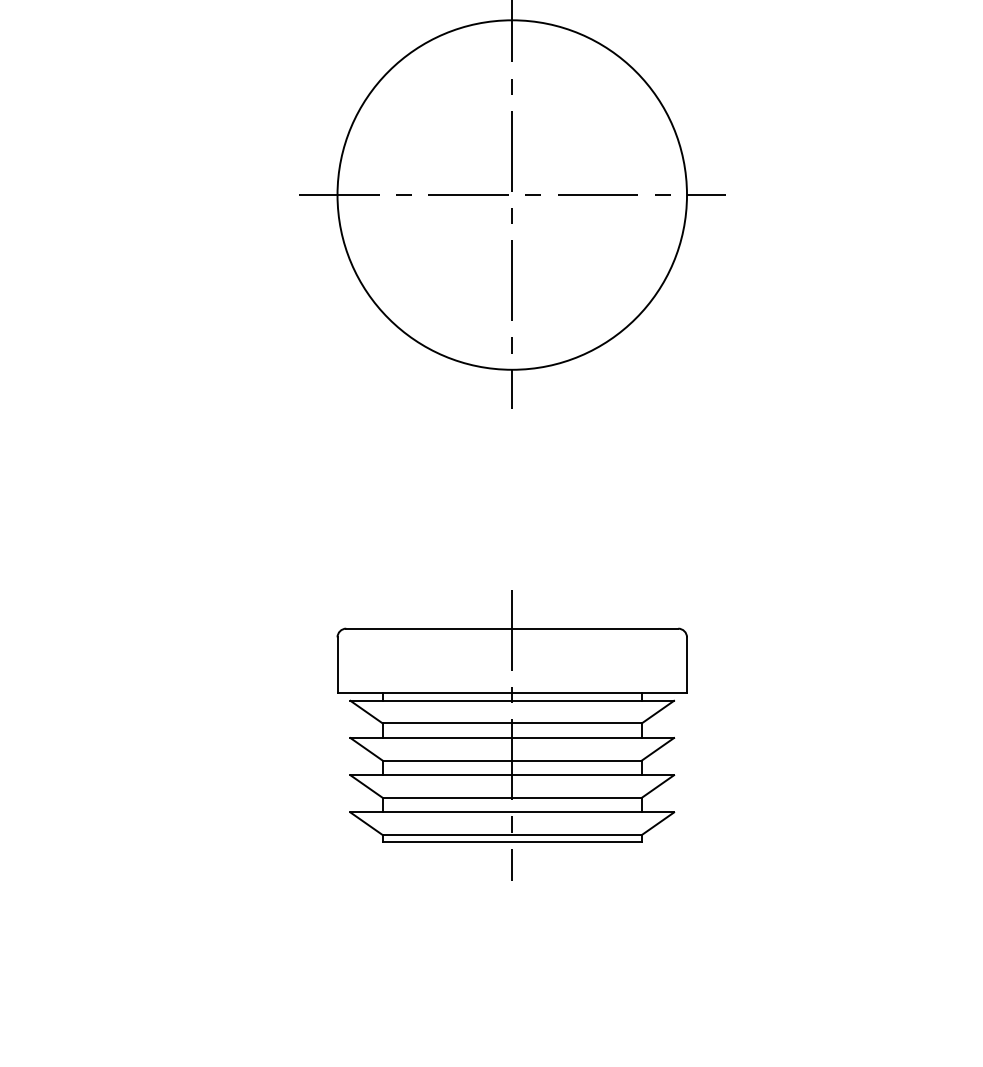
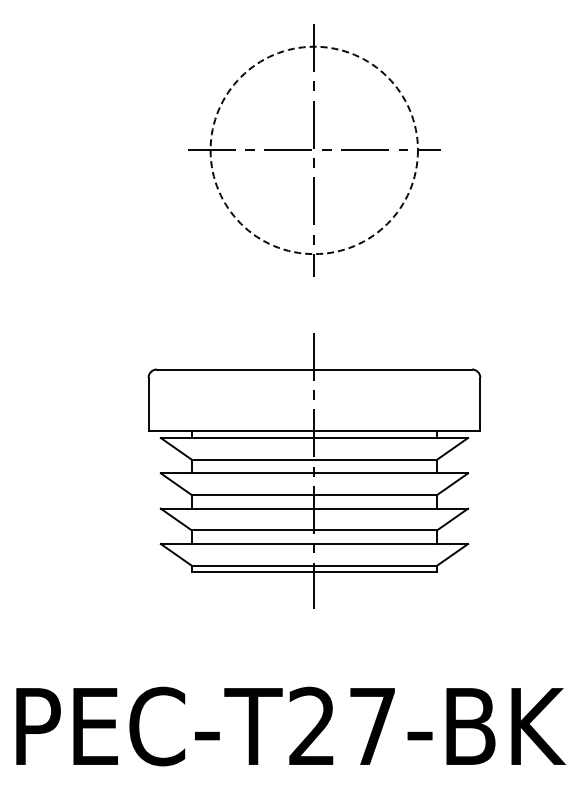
circle: (510, 195) -> (313, 150), solid -> dashed
part: (510, 736) -> (313, 471), size x1.6

